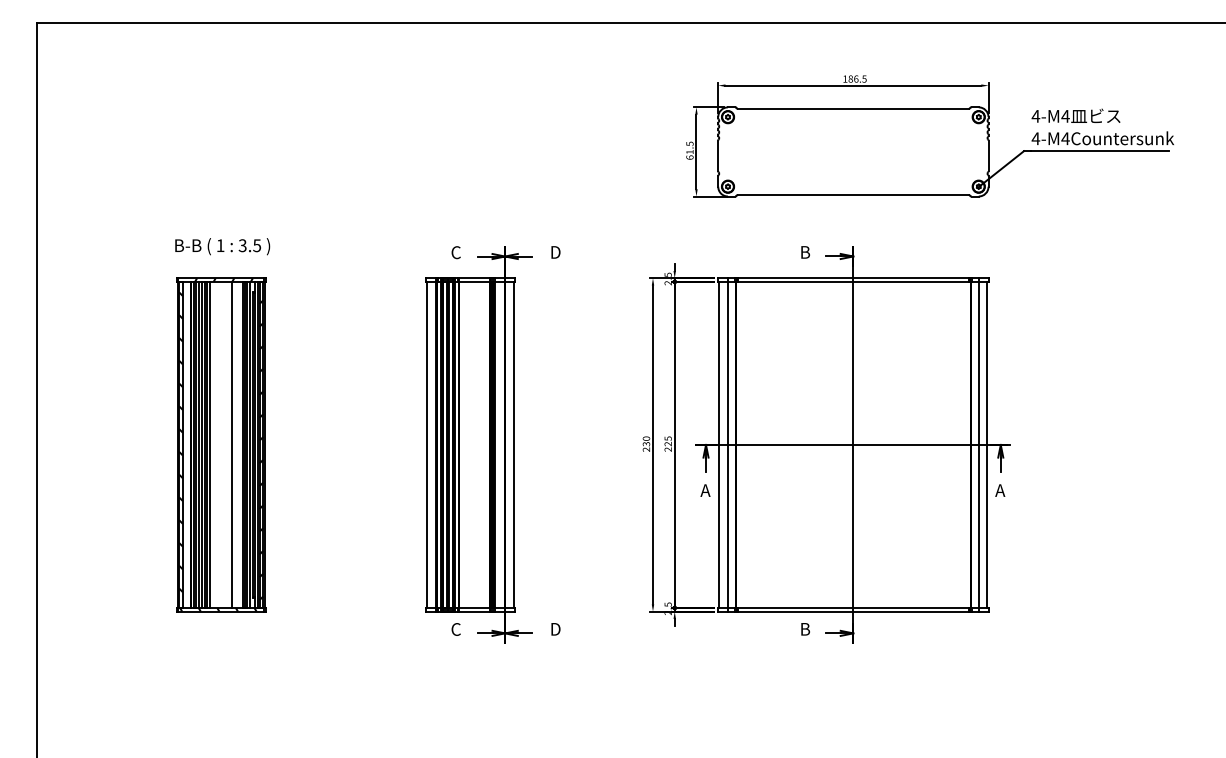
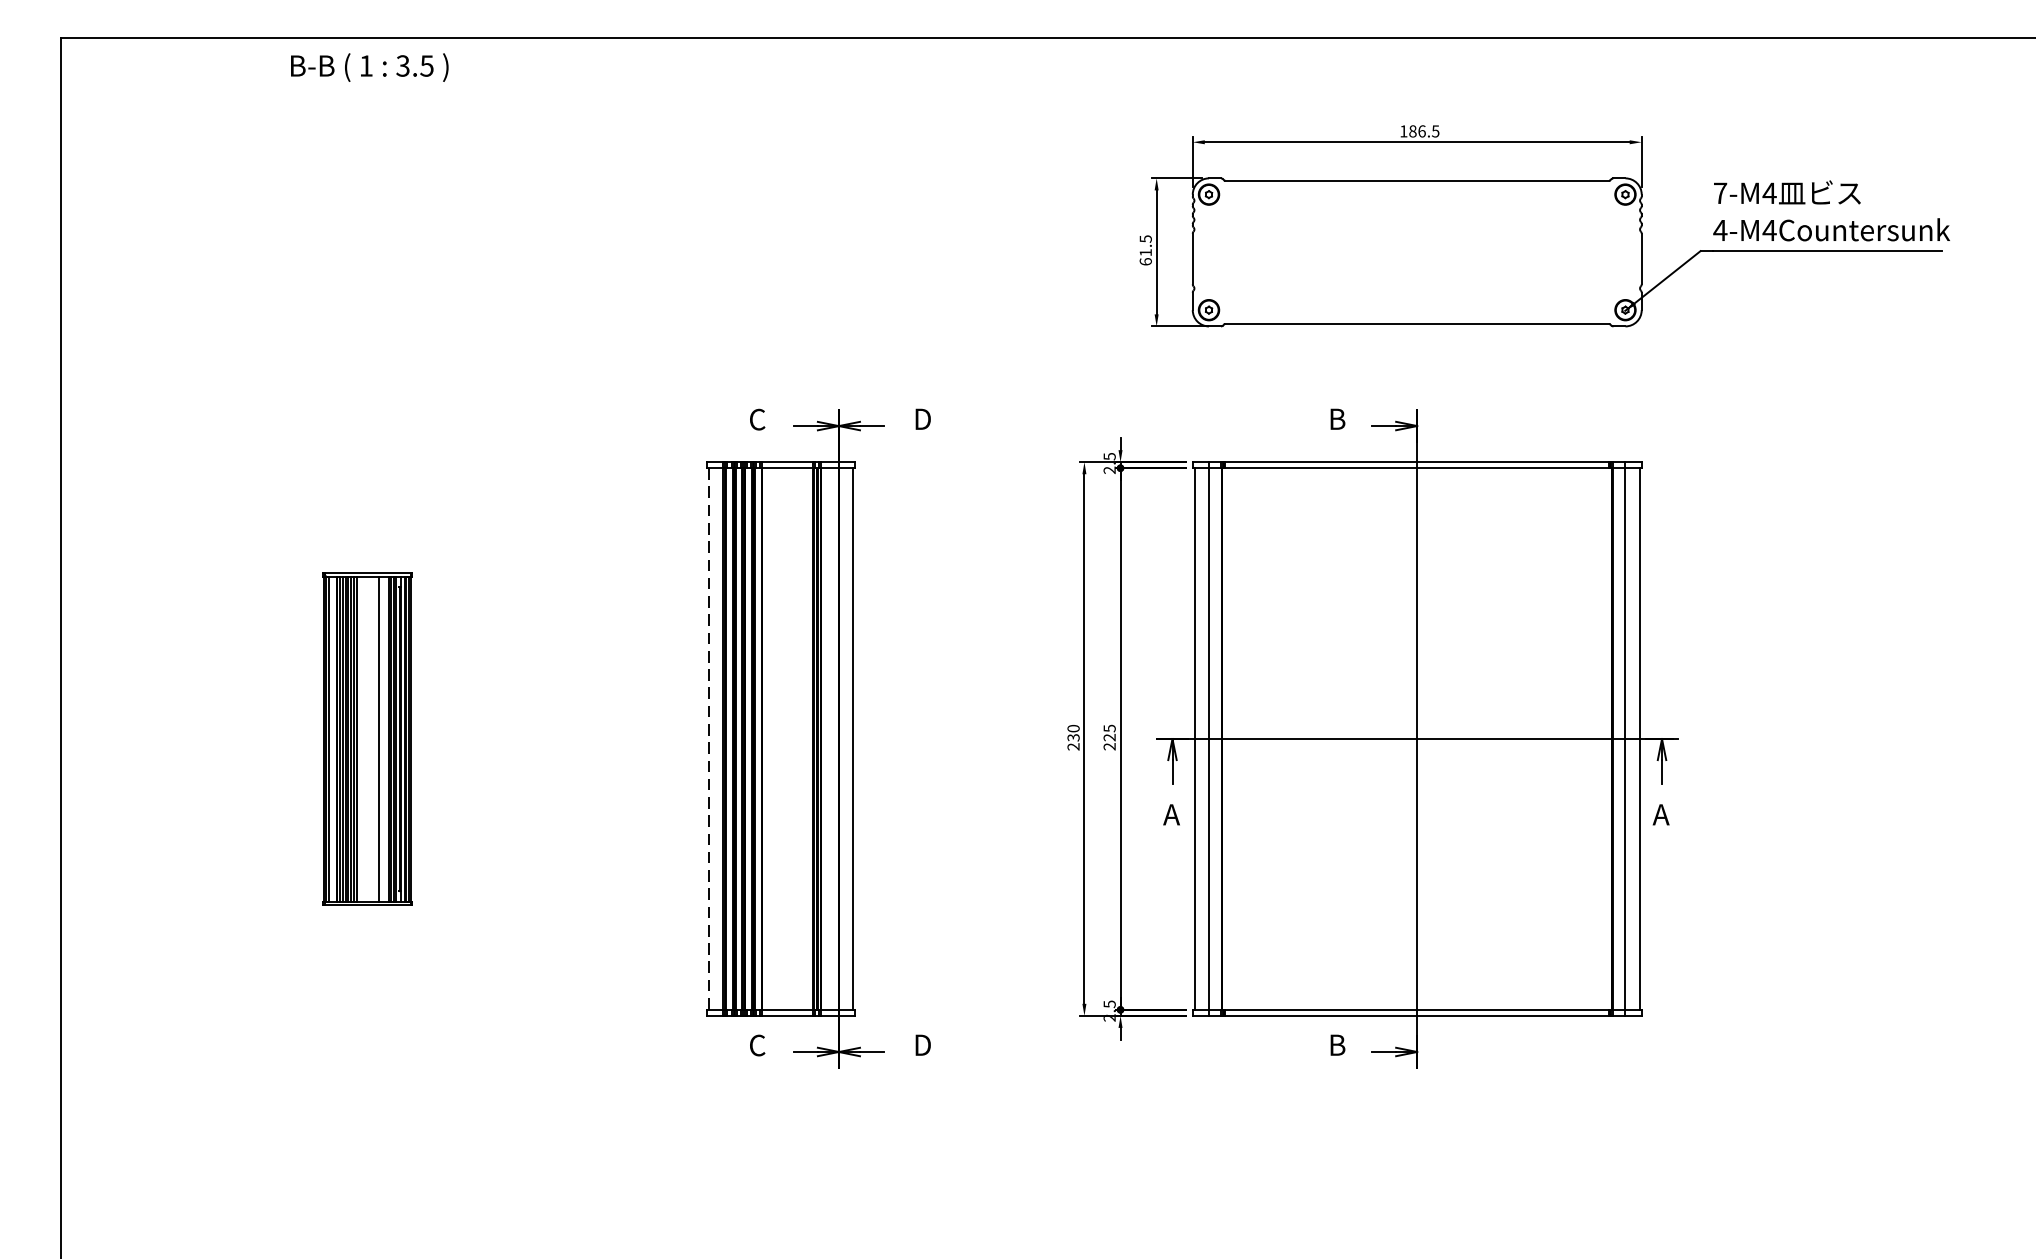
text: (1035, 116) -> (1719, 193), 4-M4 -> 7-M4
text: (222, 246) -> (369, 67), moved
part: (221, 444) -> (367, 738), size x0.6
line: (426, 445) -> (708, 739), solid -> dashed

